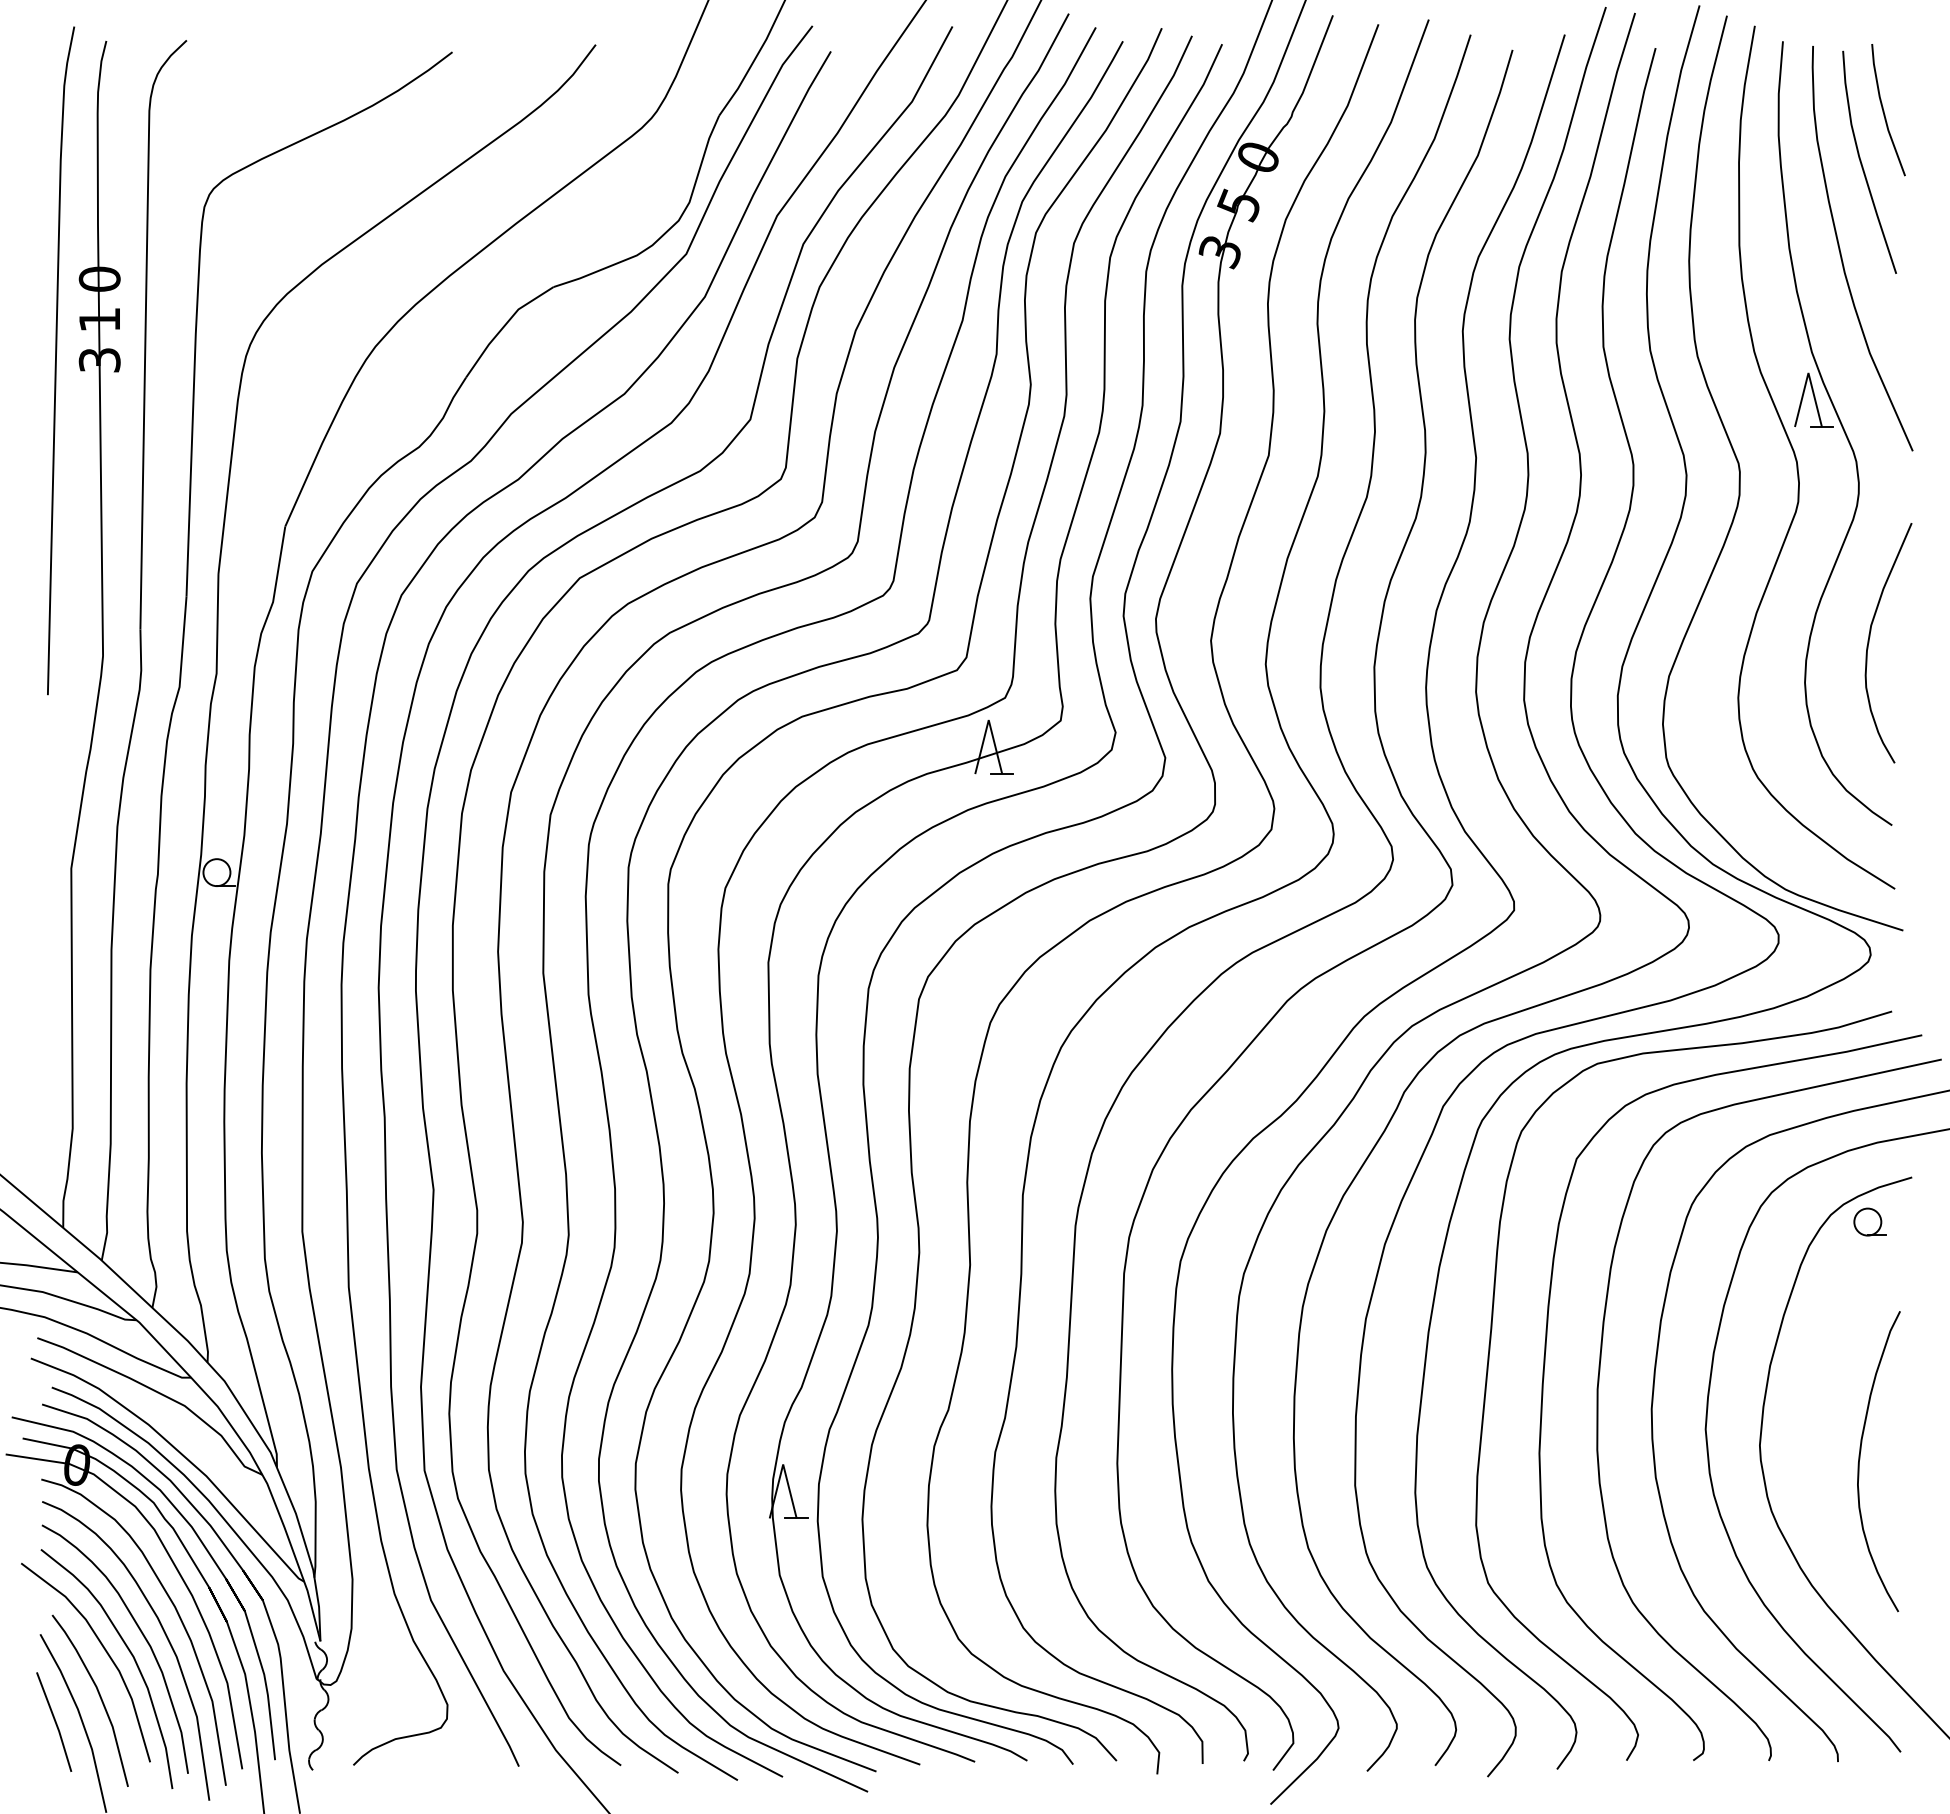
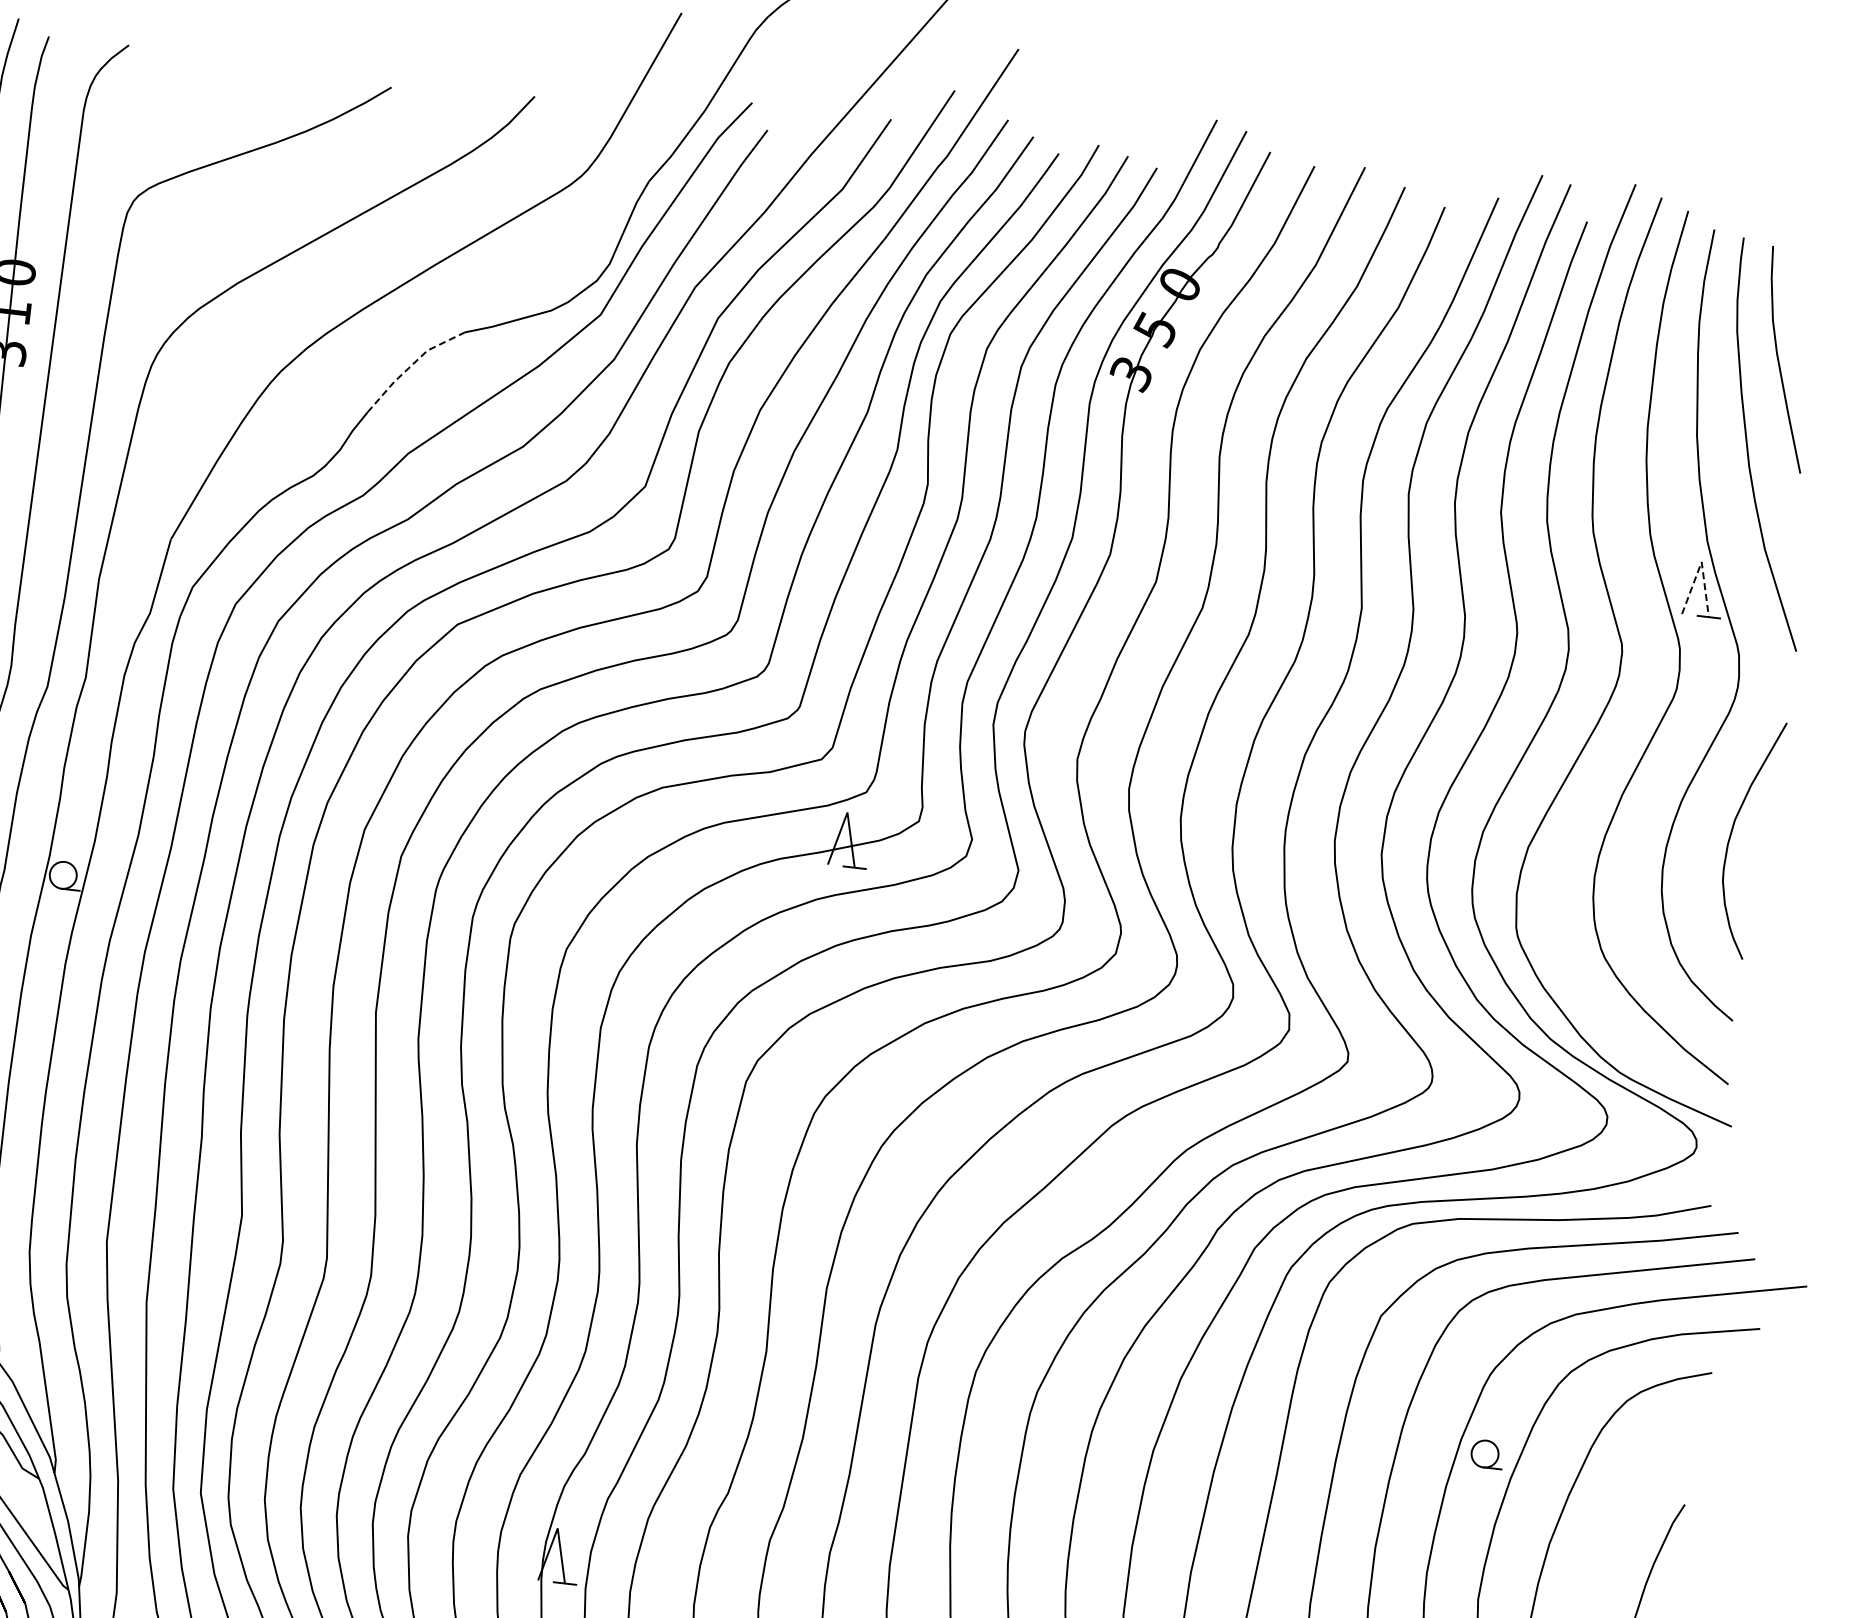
line: (1884, 110) -> (1807, 309), removed
line: (504, 326) -> (411, 365), solid -> dashed
line: (1808, 373) -> (1701, 562), solid -> dashed
part: (1869, 1221) -> (1486, 1453), moved

